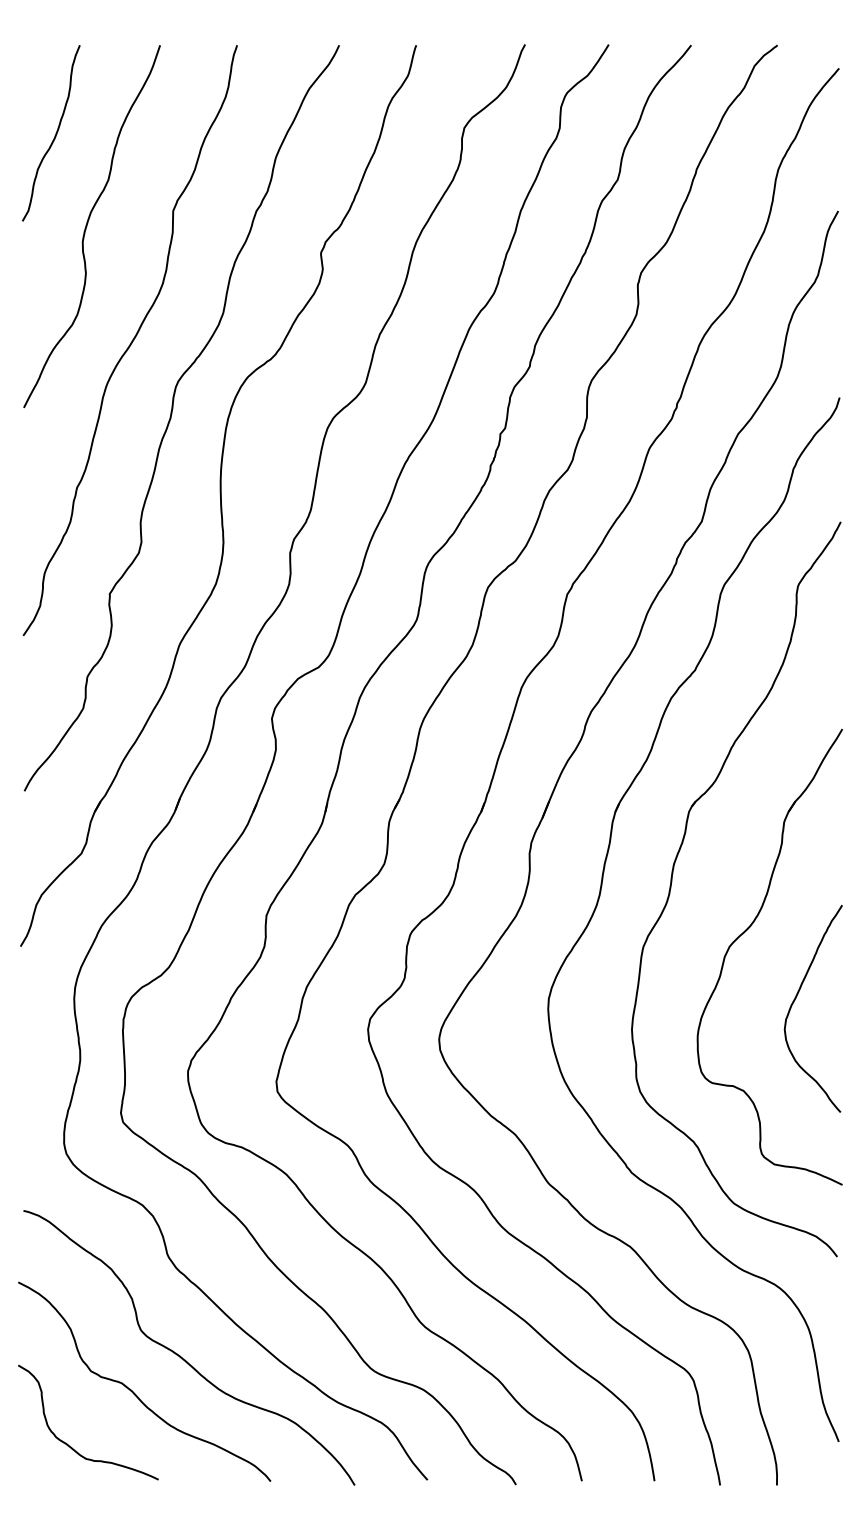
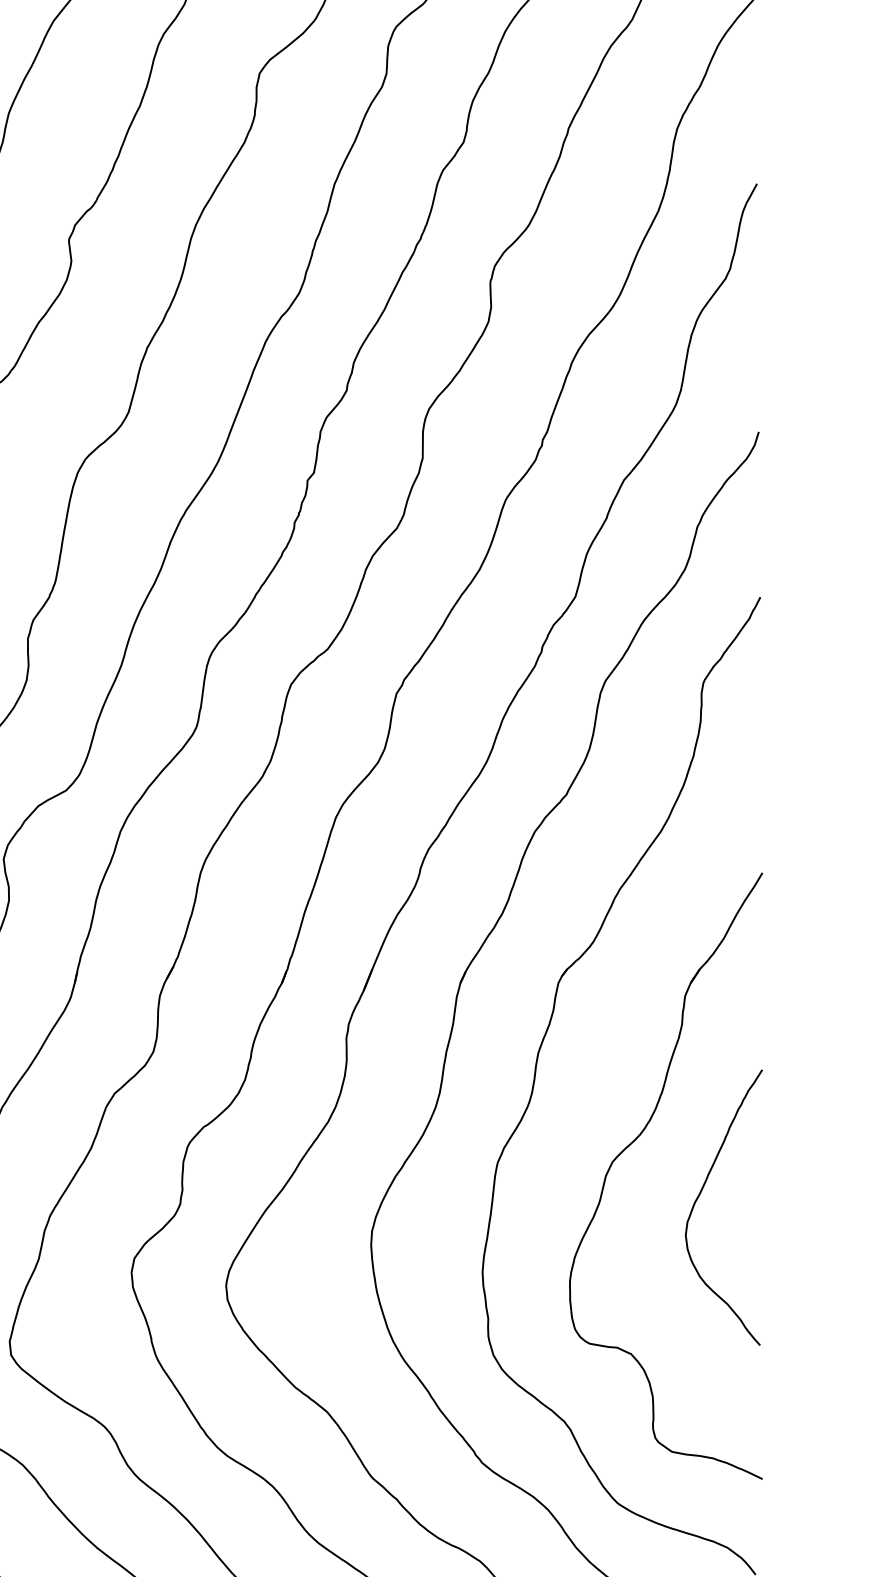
curve: (795, 1000) -> (700, 1196), moved

